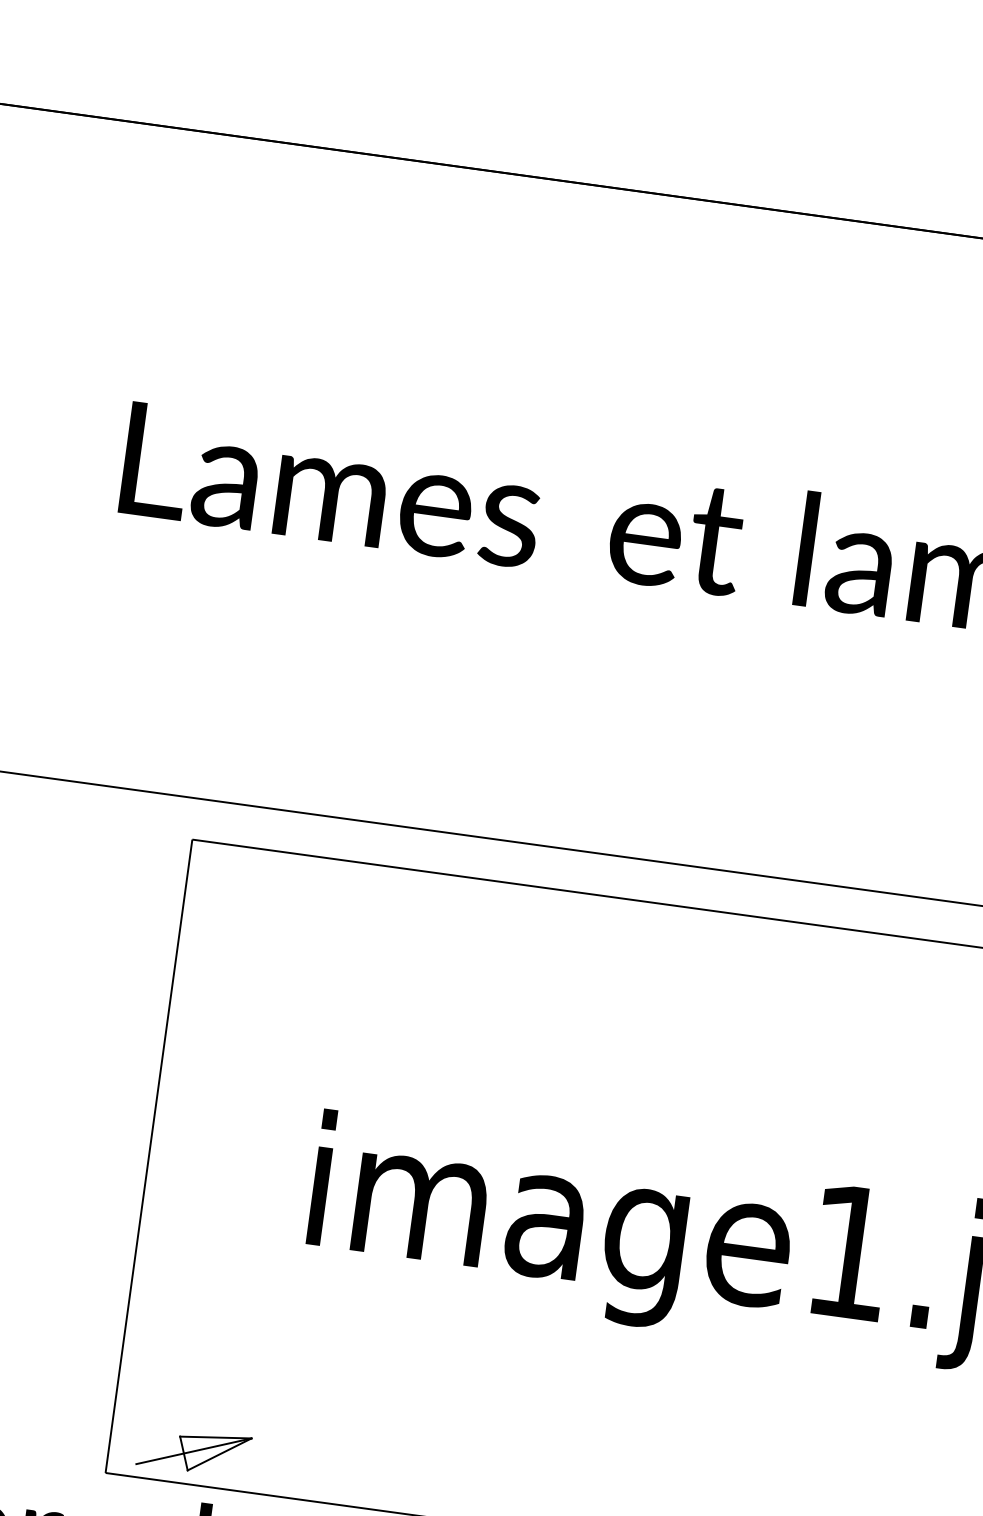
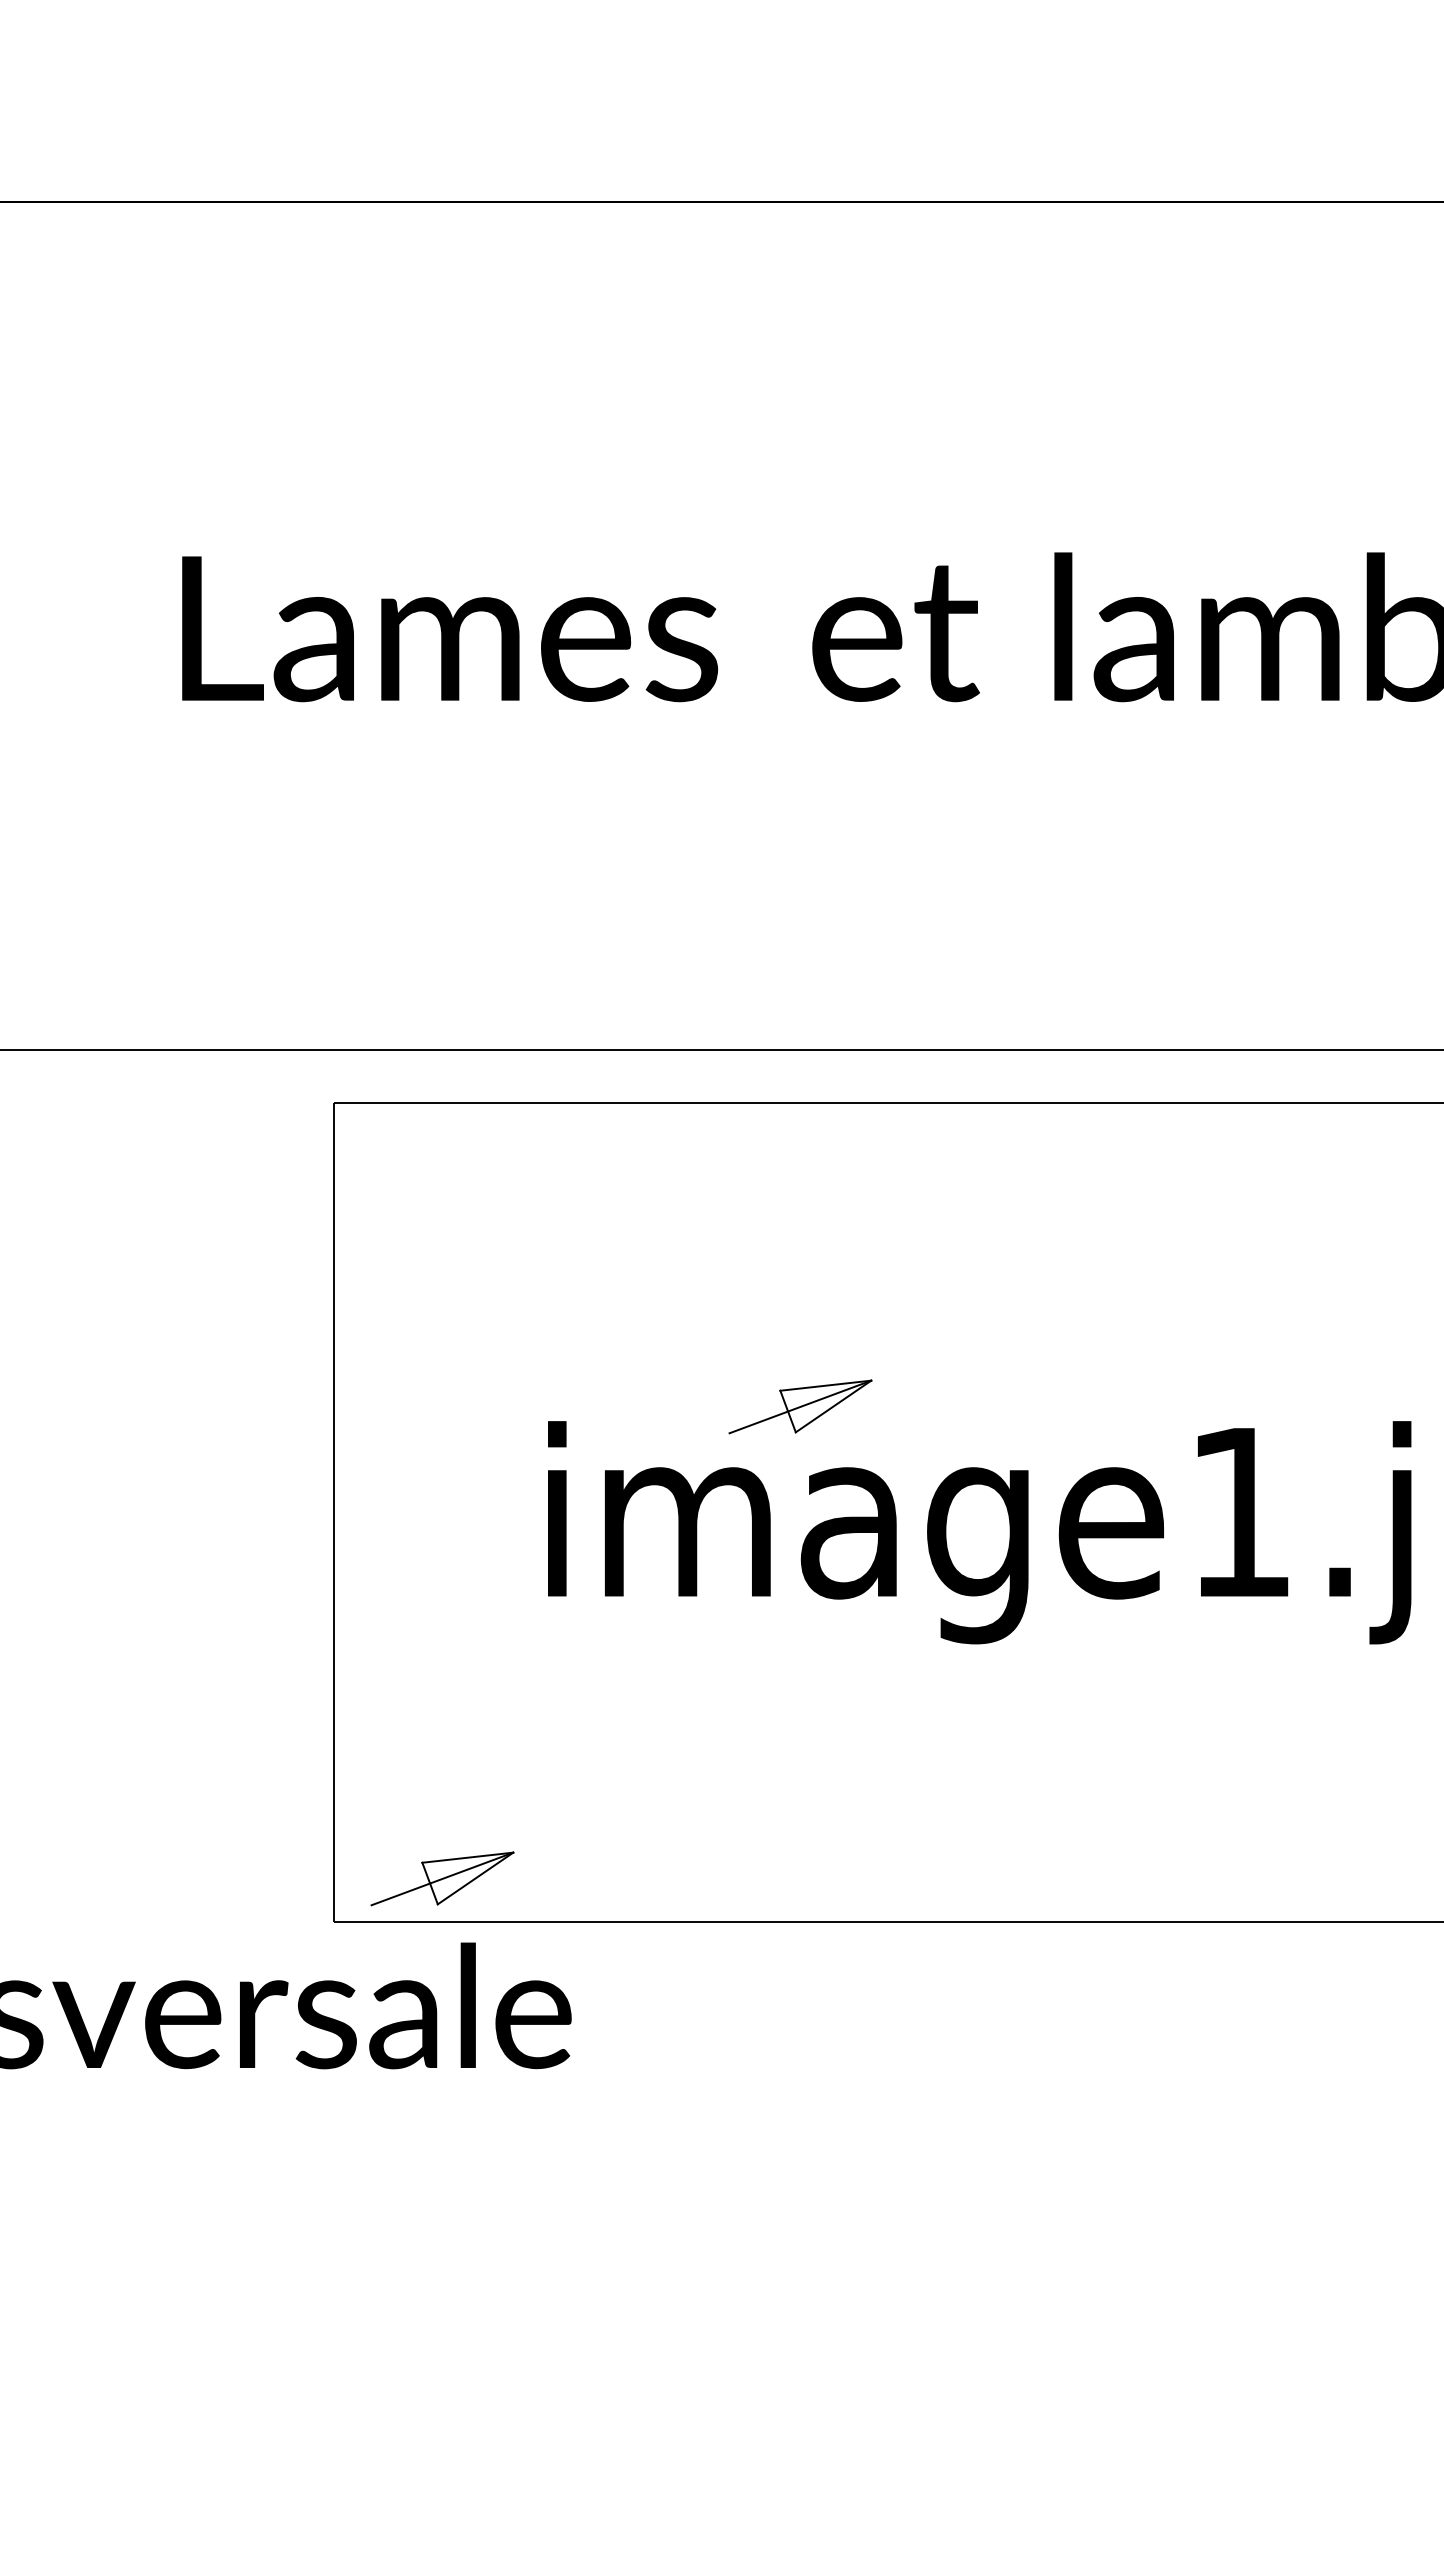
part: (520, 1123) -> (800, 1406), added

